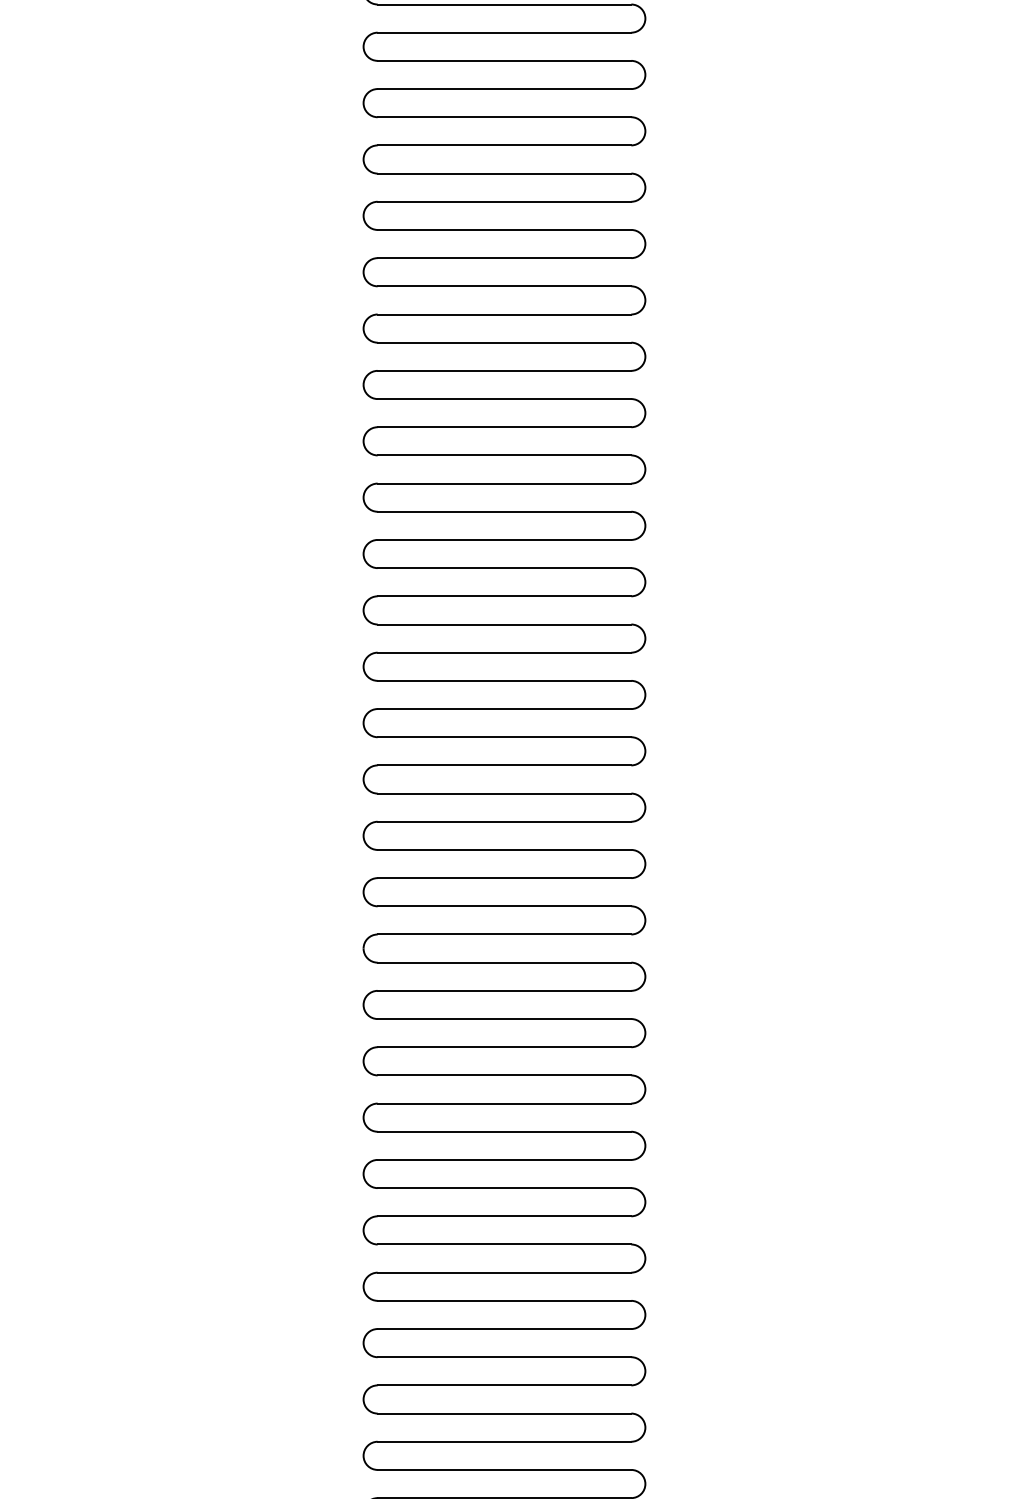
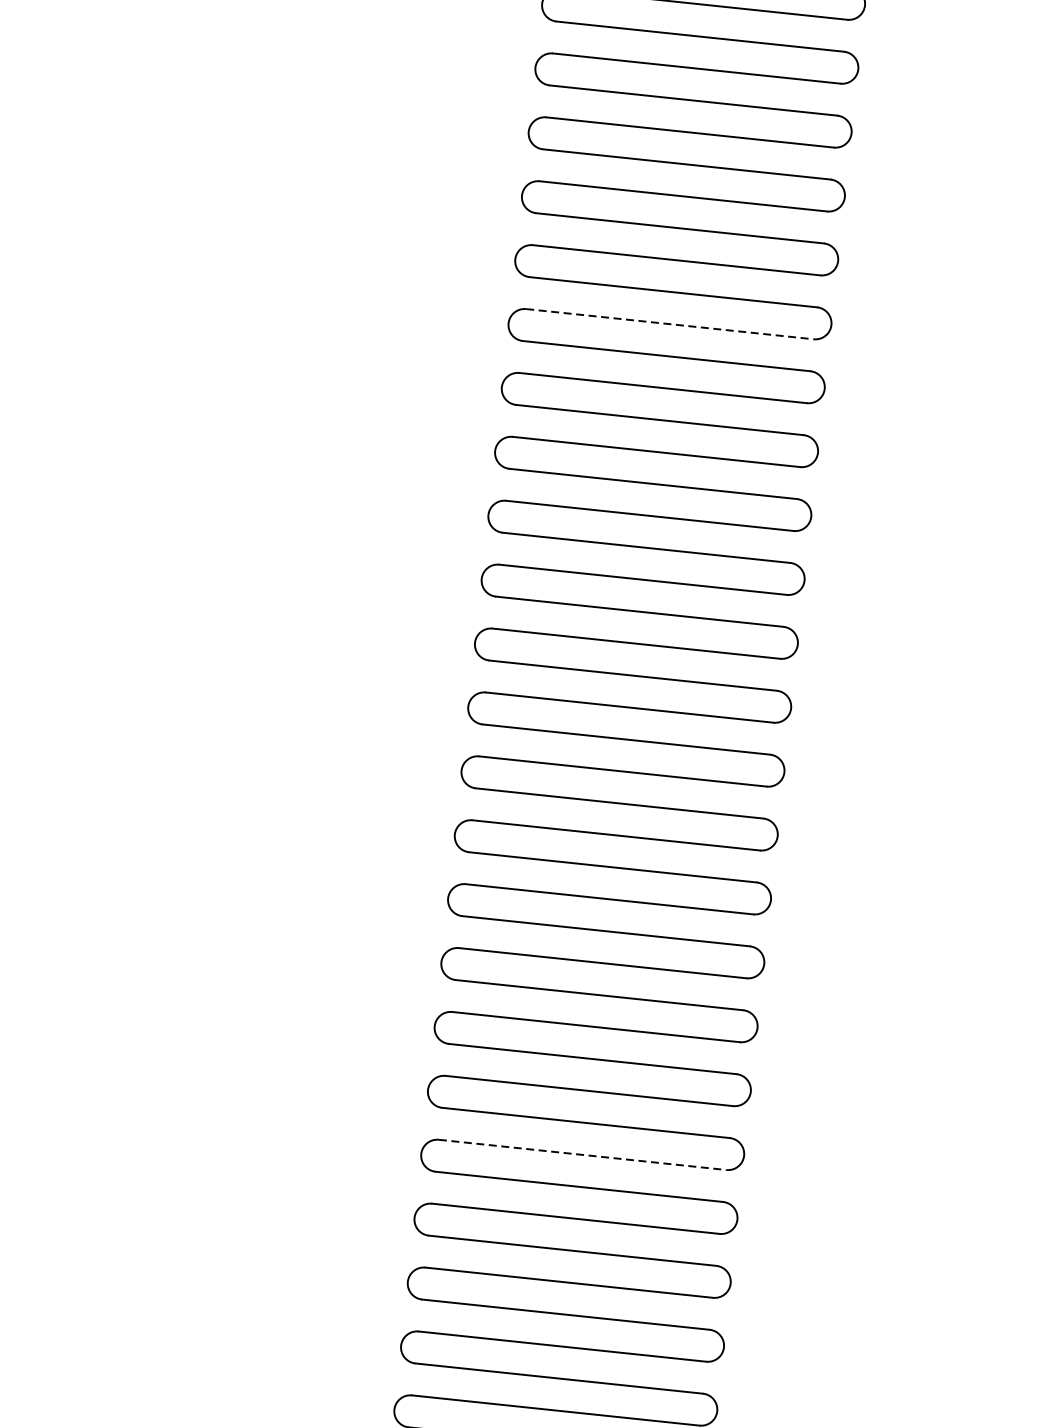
line: (504, 201) -> (670, 323), solid -> dashed
line: (504, 934) -> (582, 1154), solid -> dashed

